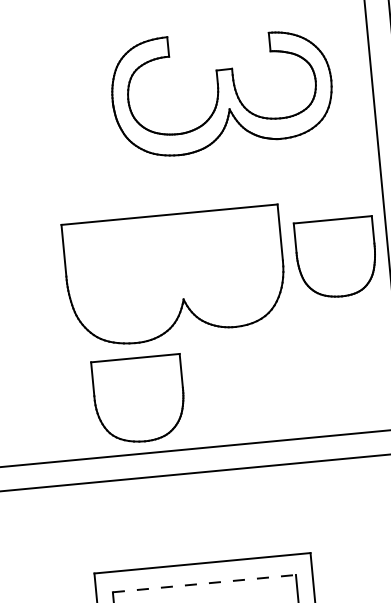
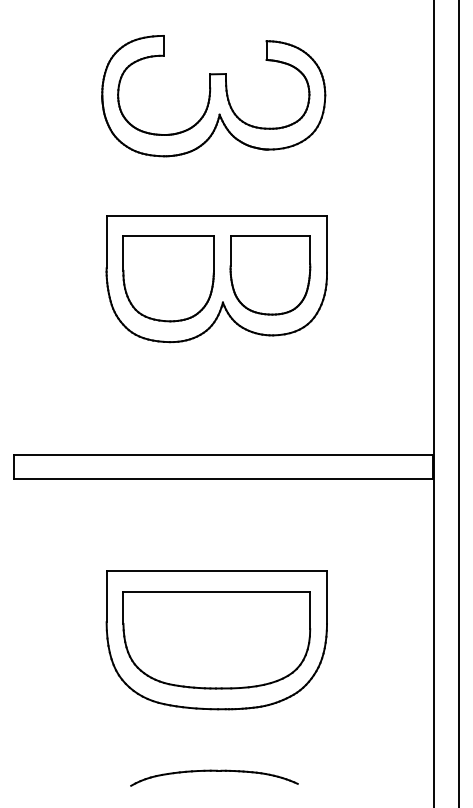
part: (221, 91) -> (213, 96), moved
part: (336, 258) -> (270, 275), moved
part: (139, 399) -> (168, 278), moved
line: (205, 583) -> (217, 591), dashed -> solid

